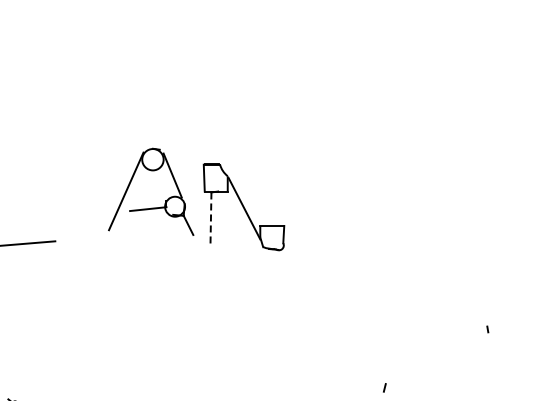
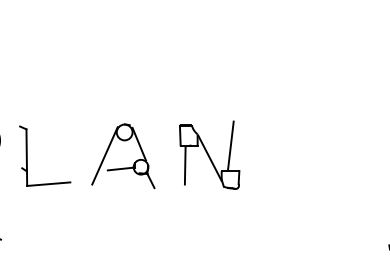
line: (272, 191) -> (230, 145), added
part: (151, 207) -> (123, 167), moved
line: (210, 218) -> (184, 165), dashed -> solid

